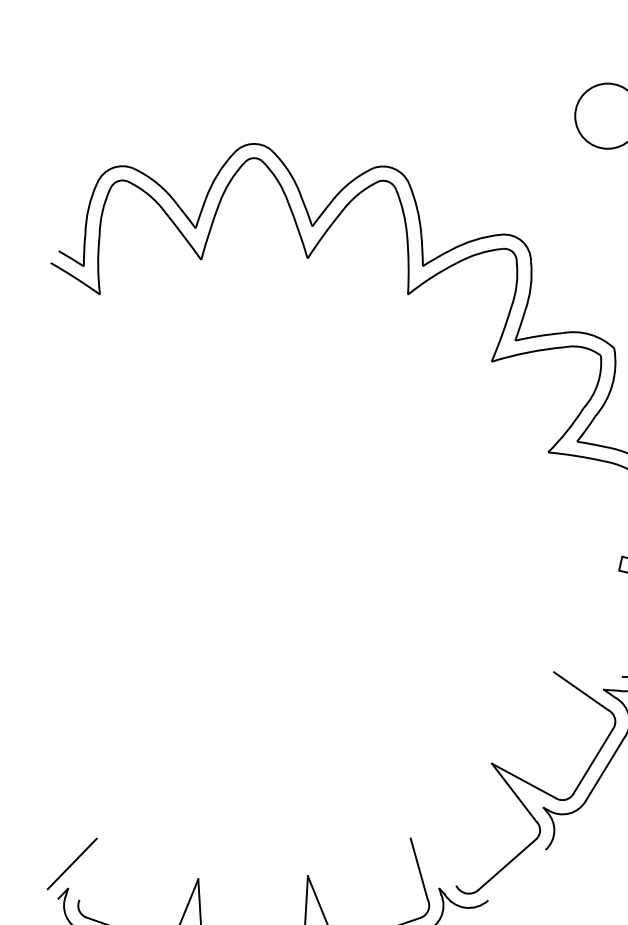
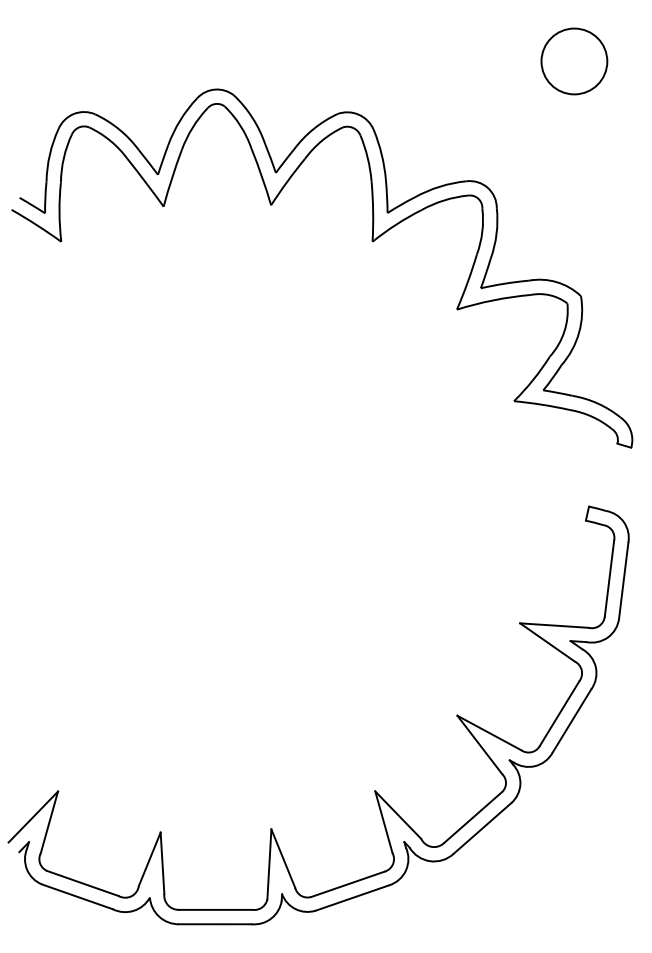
line: (588, 674) -> (554, 625), added
line: (433, 861) -> (398, 814), added
line: (88, 869) -> (49, 822), added
line: (516, 874) -> (482, 827), added

